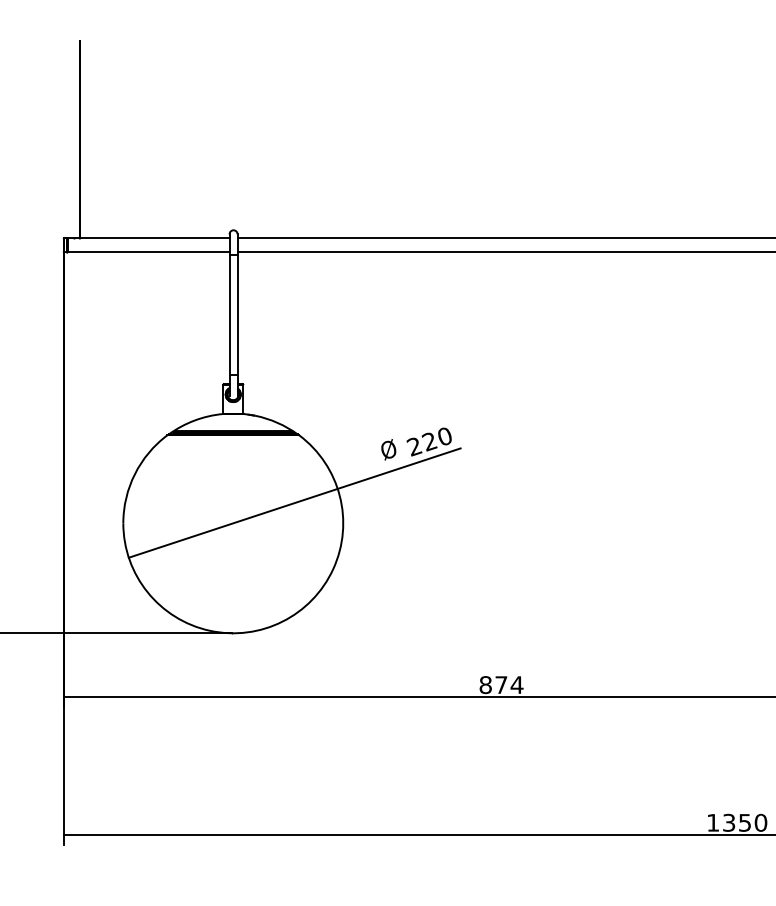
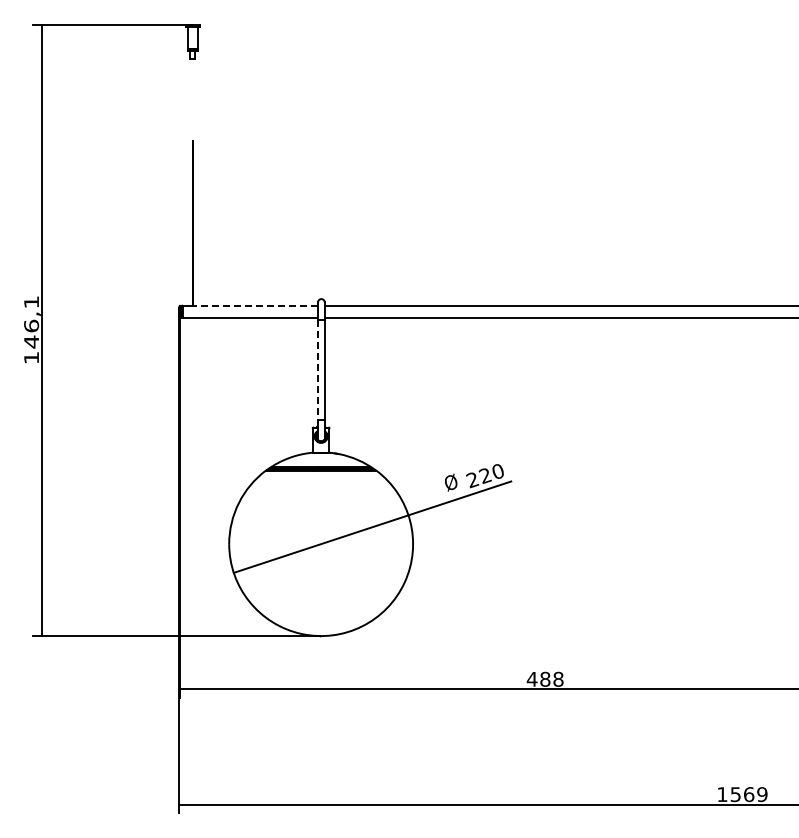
line: (154, 237) -> (255, 305), solid -> dashed
line: (230, 315) -> (318, 370), solid -> dashed
text: (500, 684) -> (544, 678), 874 -> 488
text: (745, 822) -> (749, 794), 1350 -> 1569

